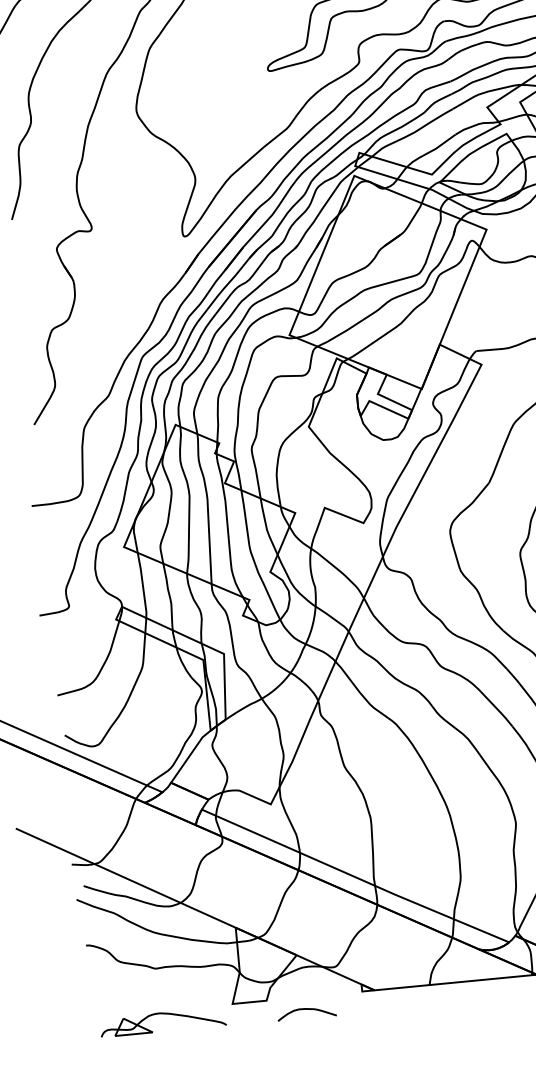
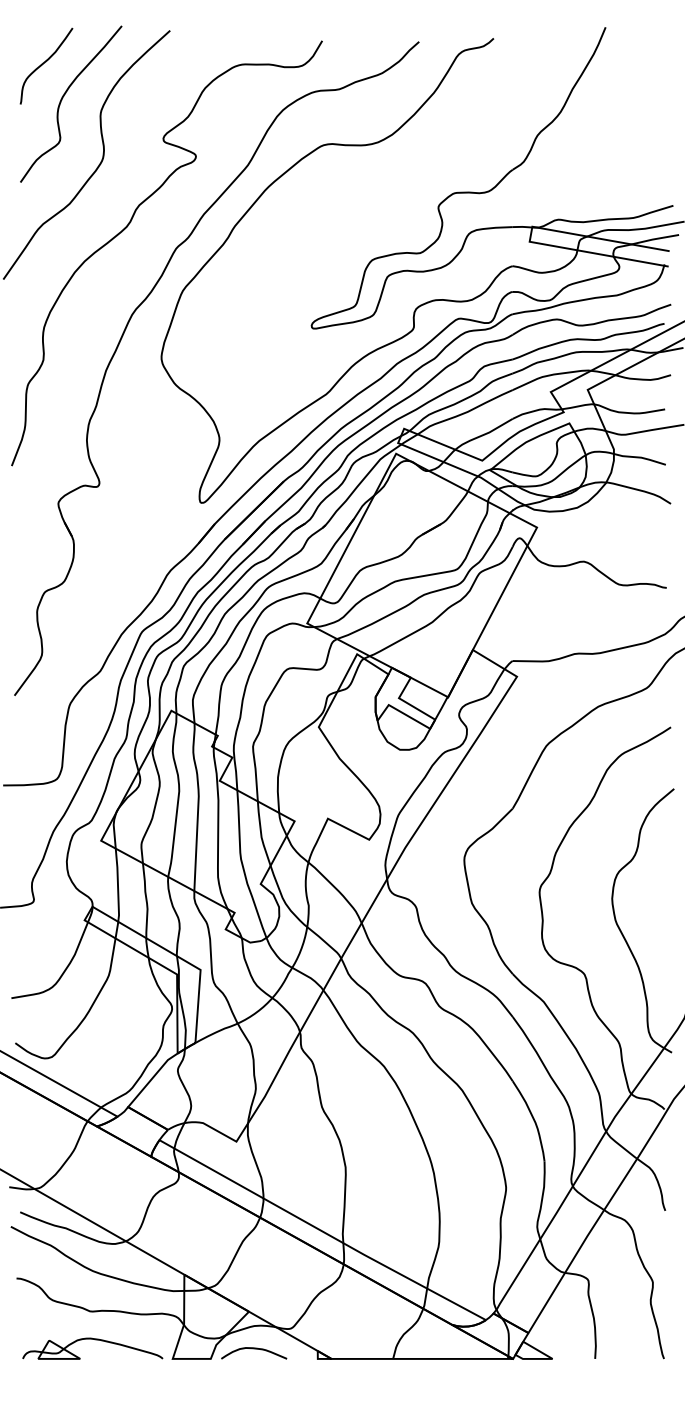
curve: (306, 1009) -> (254, 1349), moved
part: (164, 1014) -> (95, 1340), moved

